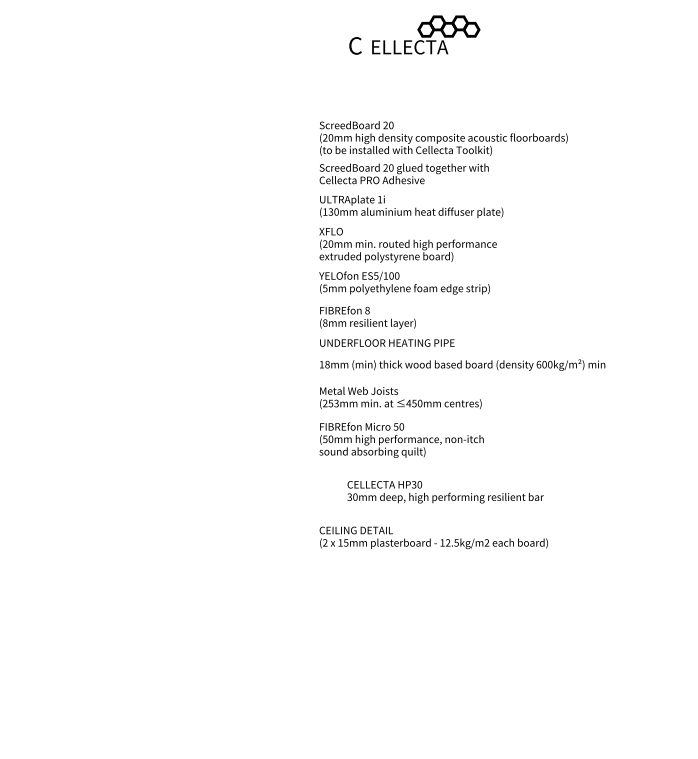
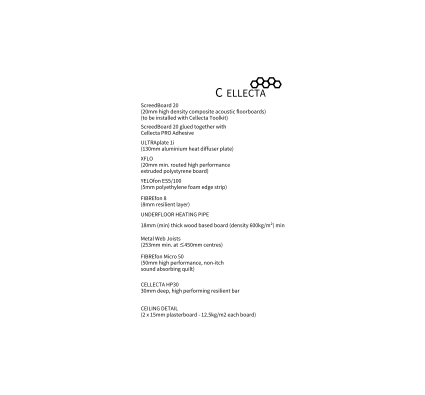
text: (414, 34) -> (248, 86), moved
text: (444, 490) -> (189, 287), moved

